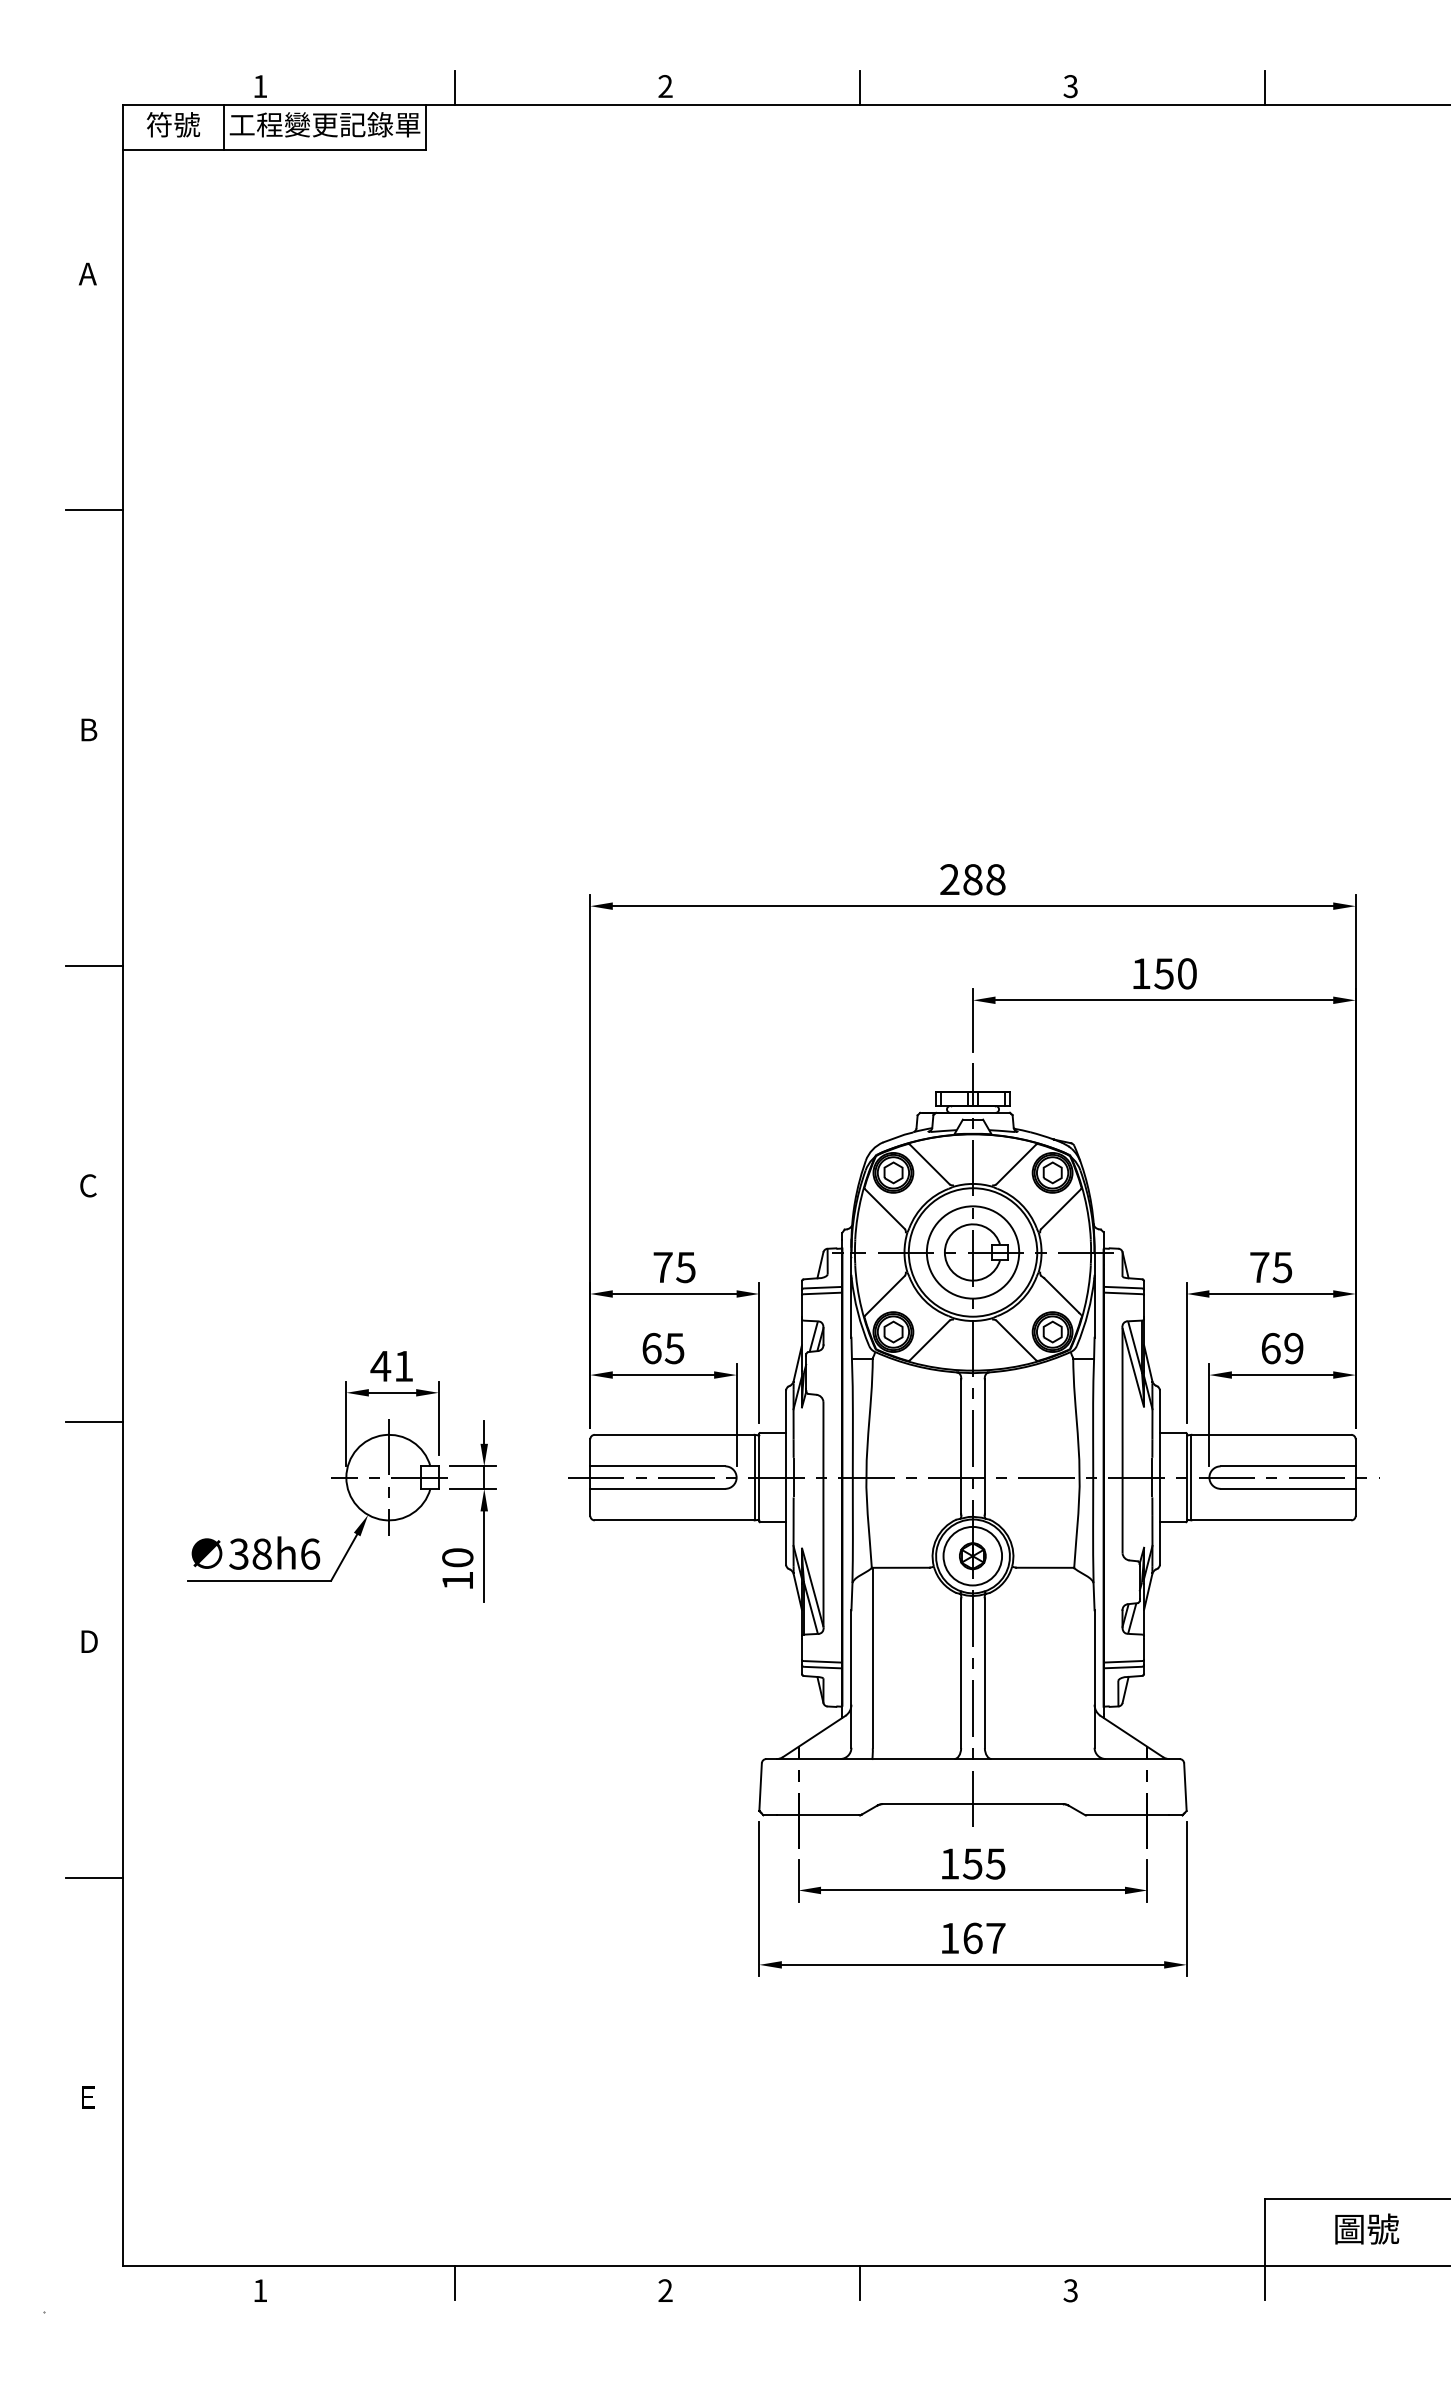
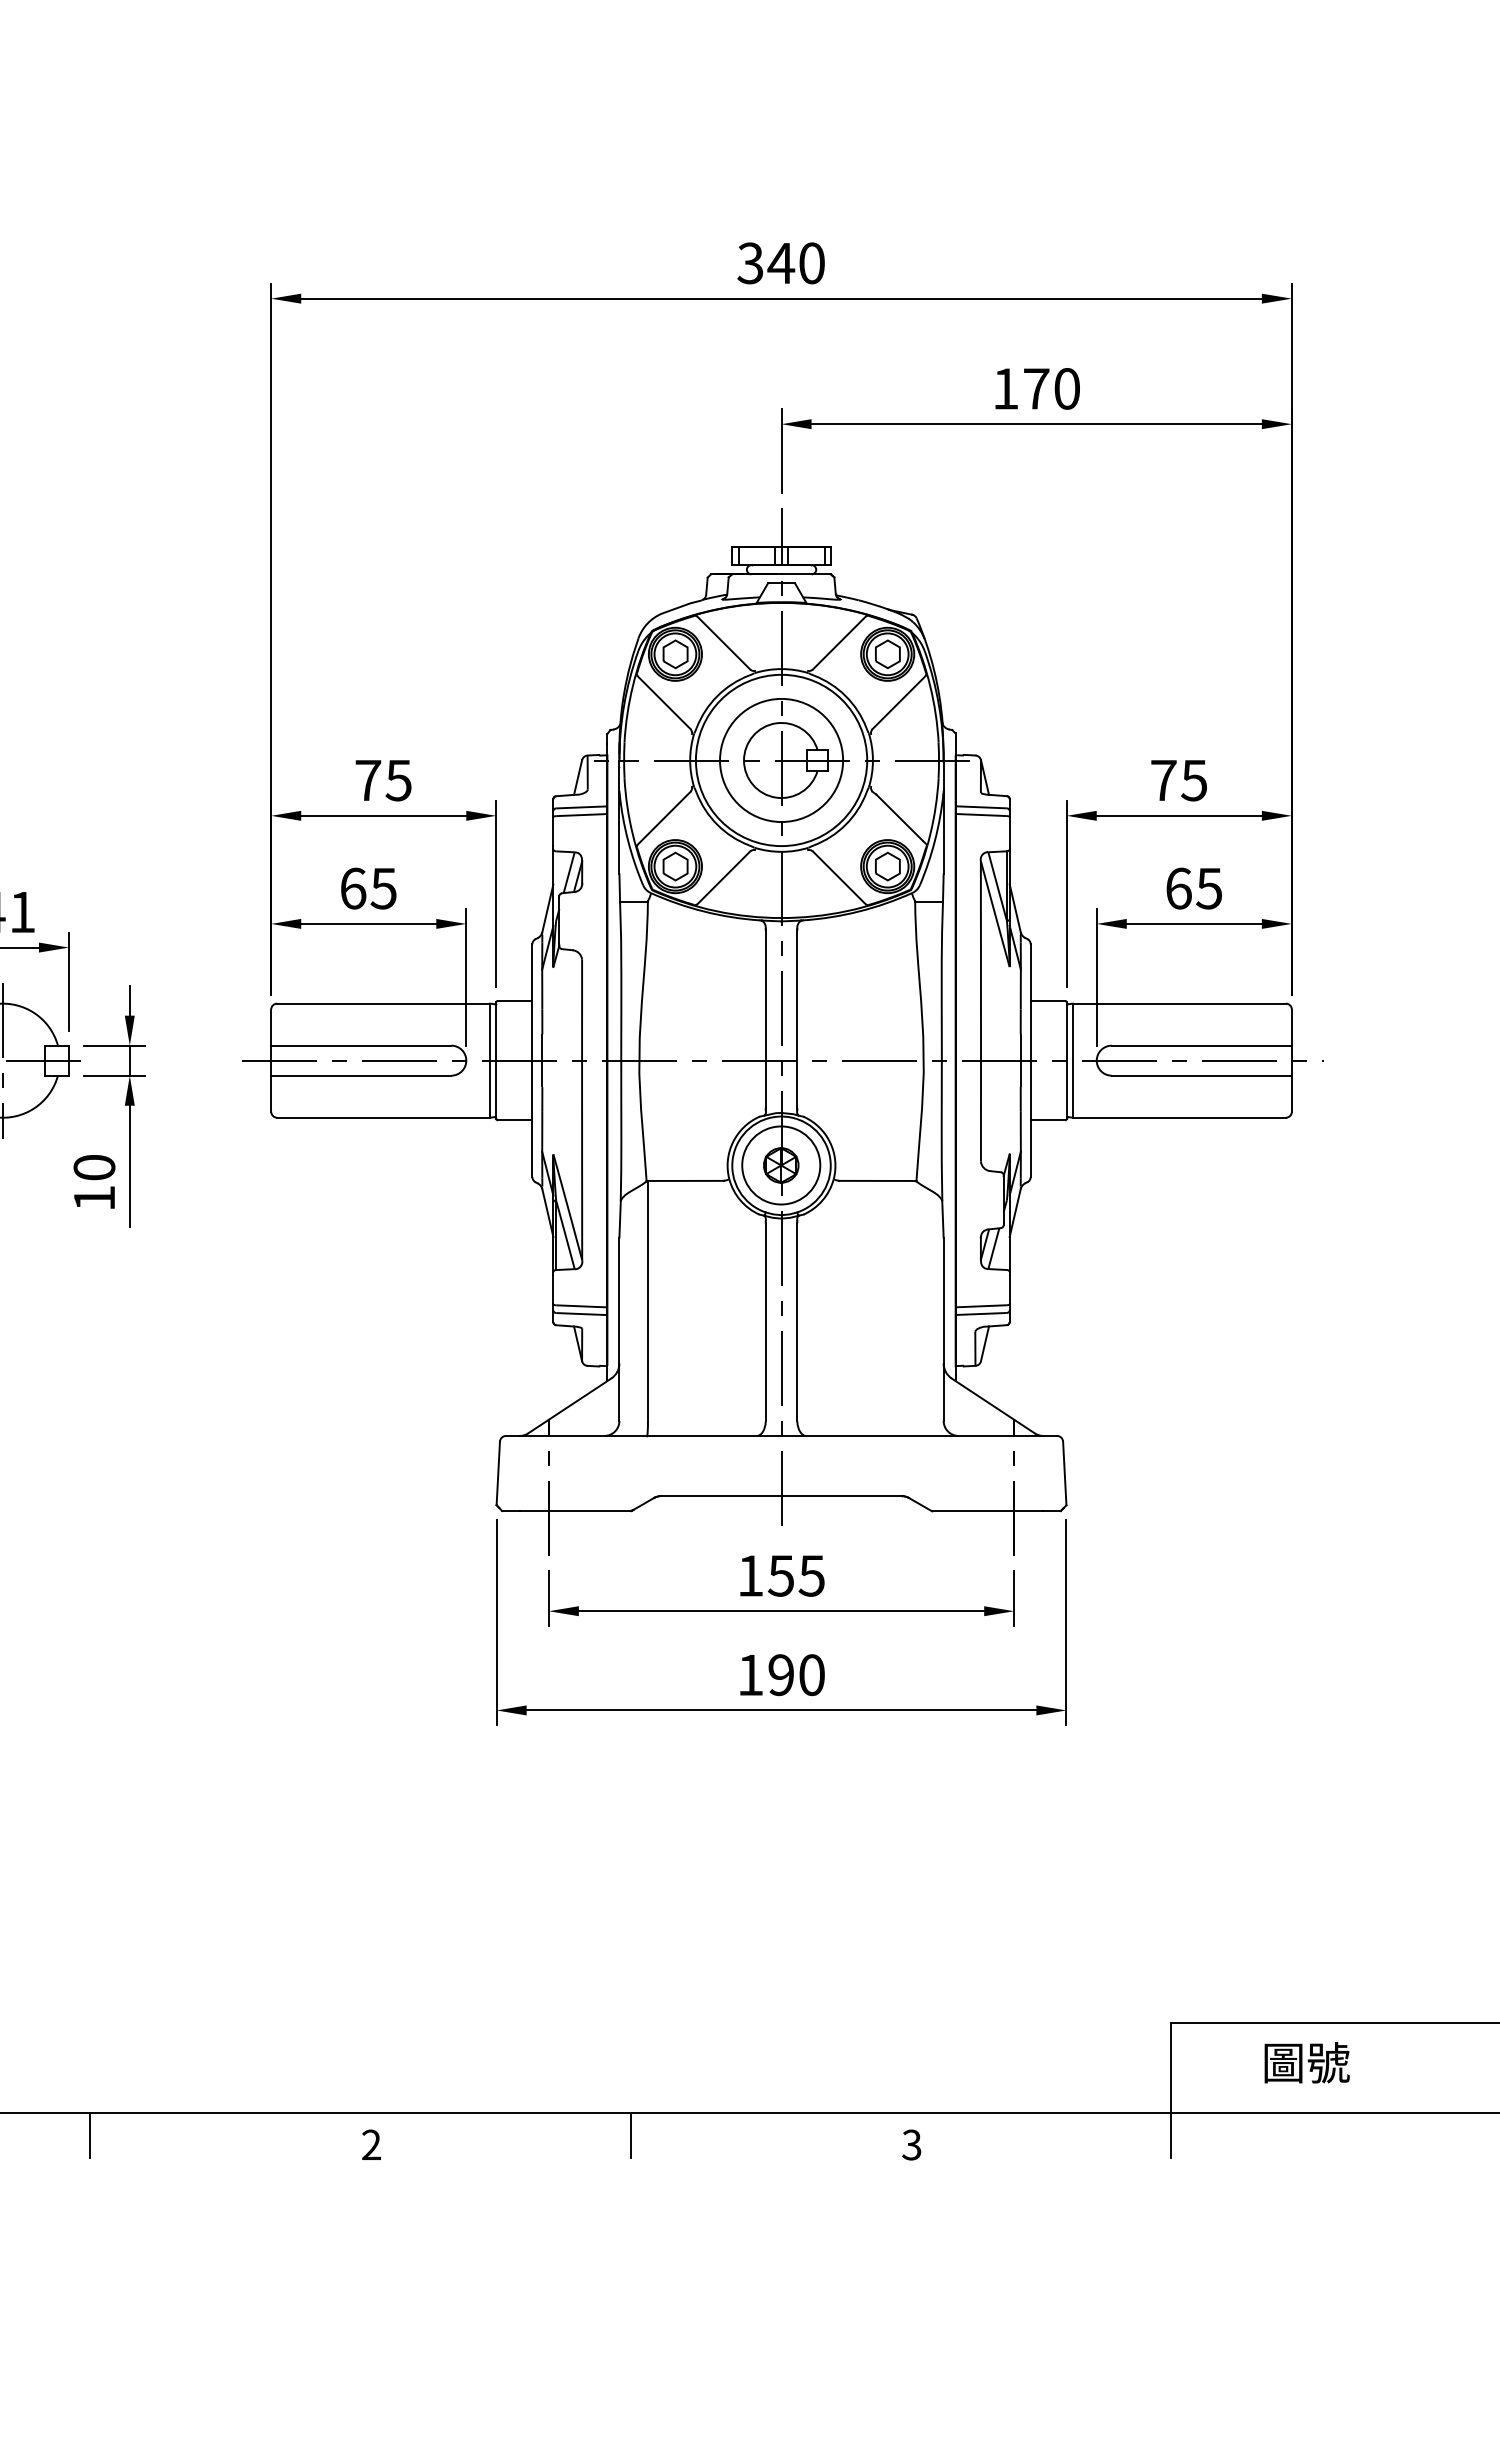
text: (972, 879) -> (780, 263), 288 -> 340
text: (1163, 973) -> (1035, 388), 150 -> 170
text: (1293, 1348) -> (1208, 888), 69 -> 65
text: (984, 1938) -> (796, 1675), 167 -> 190

